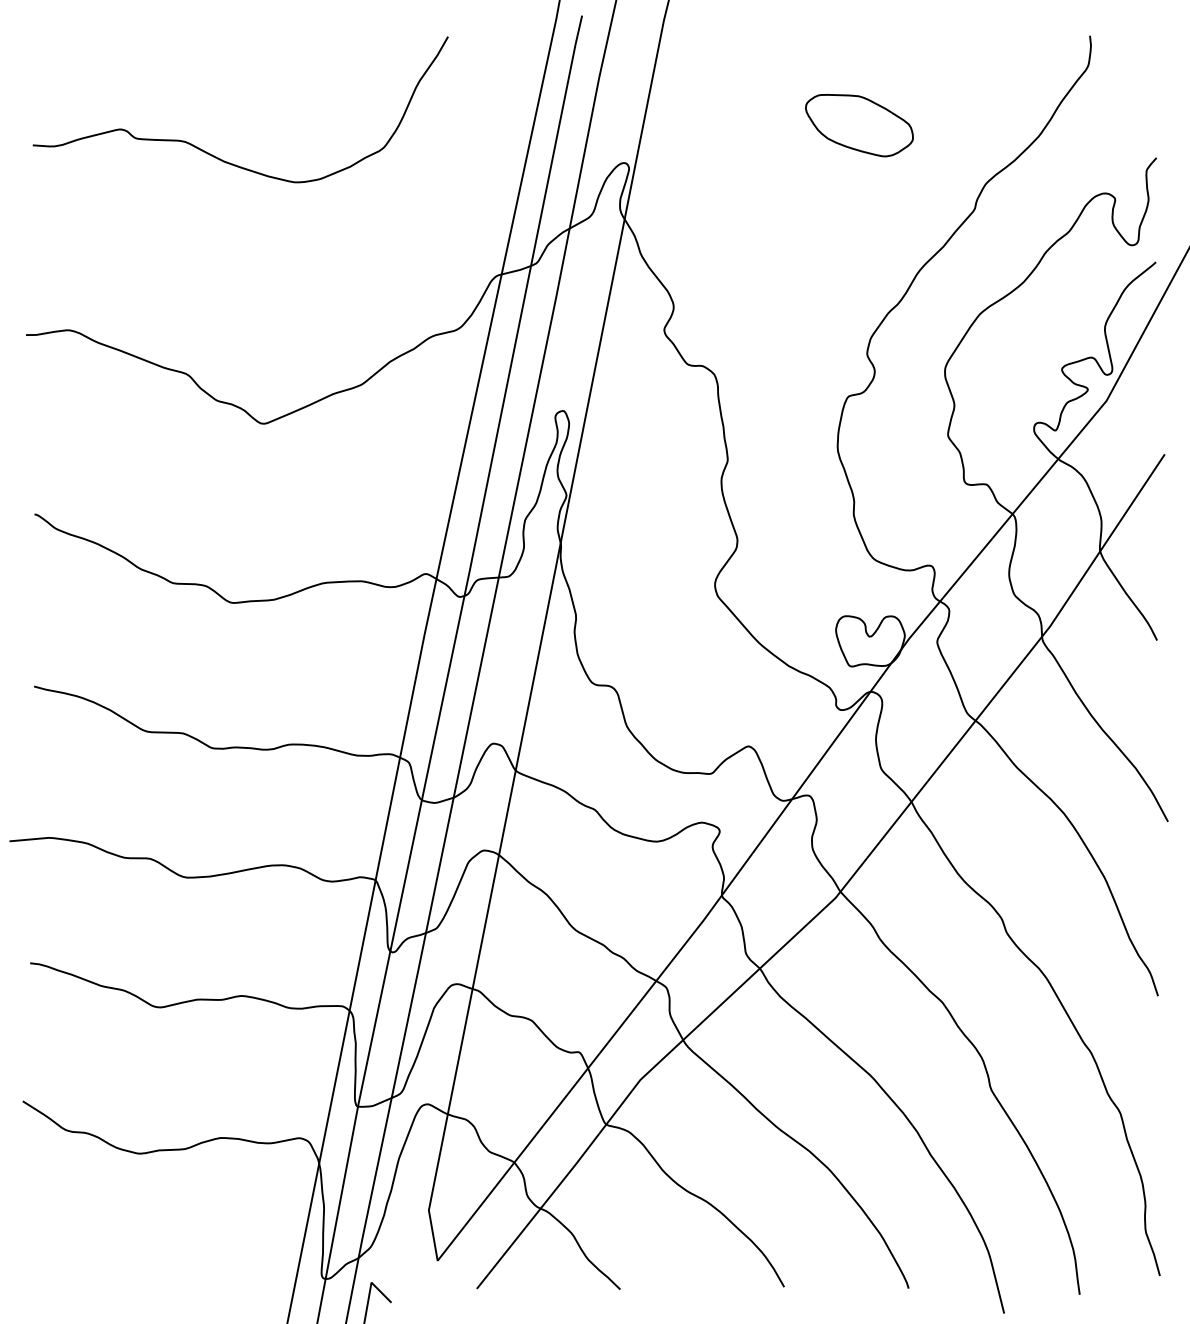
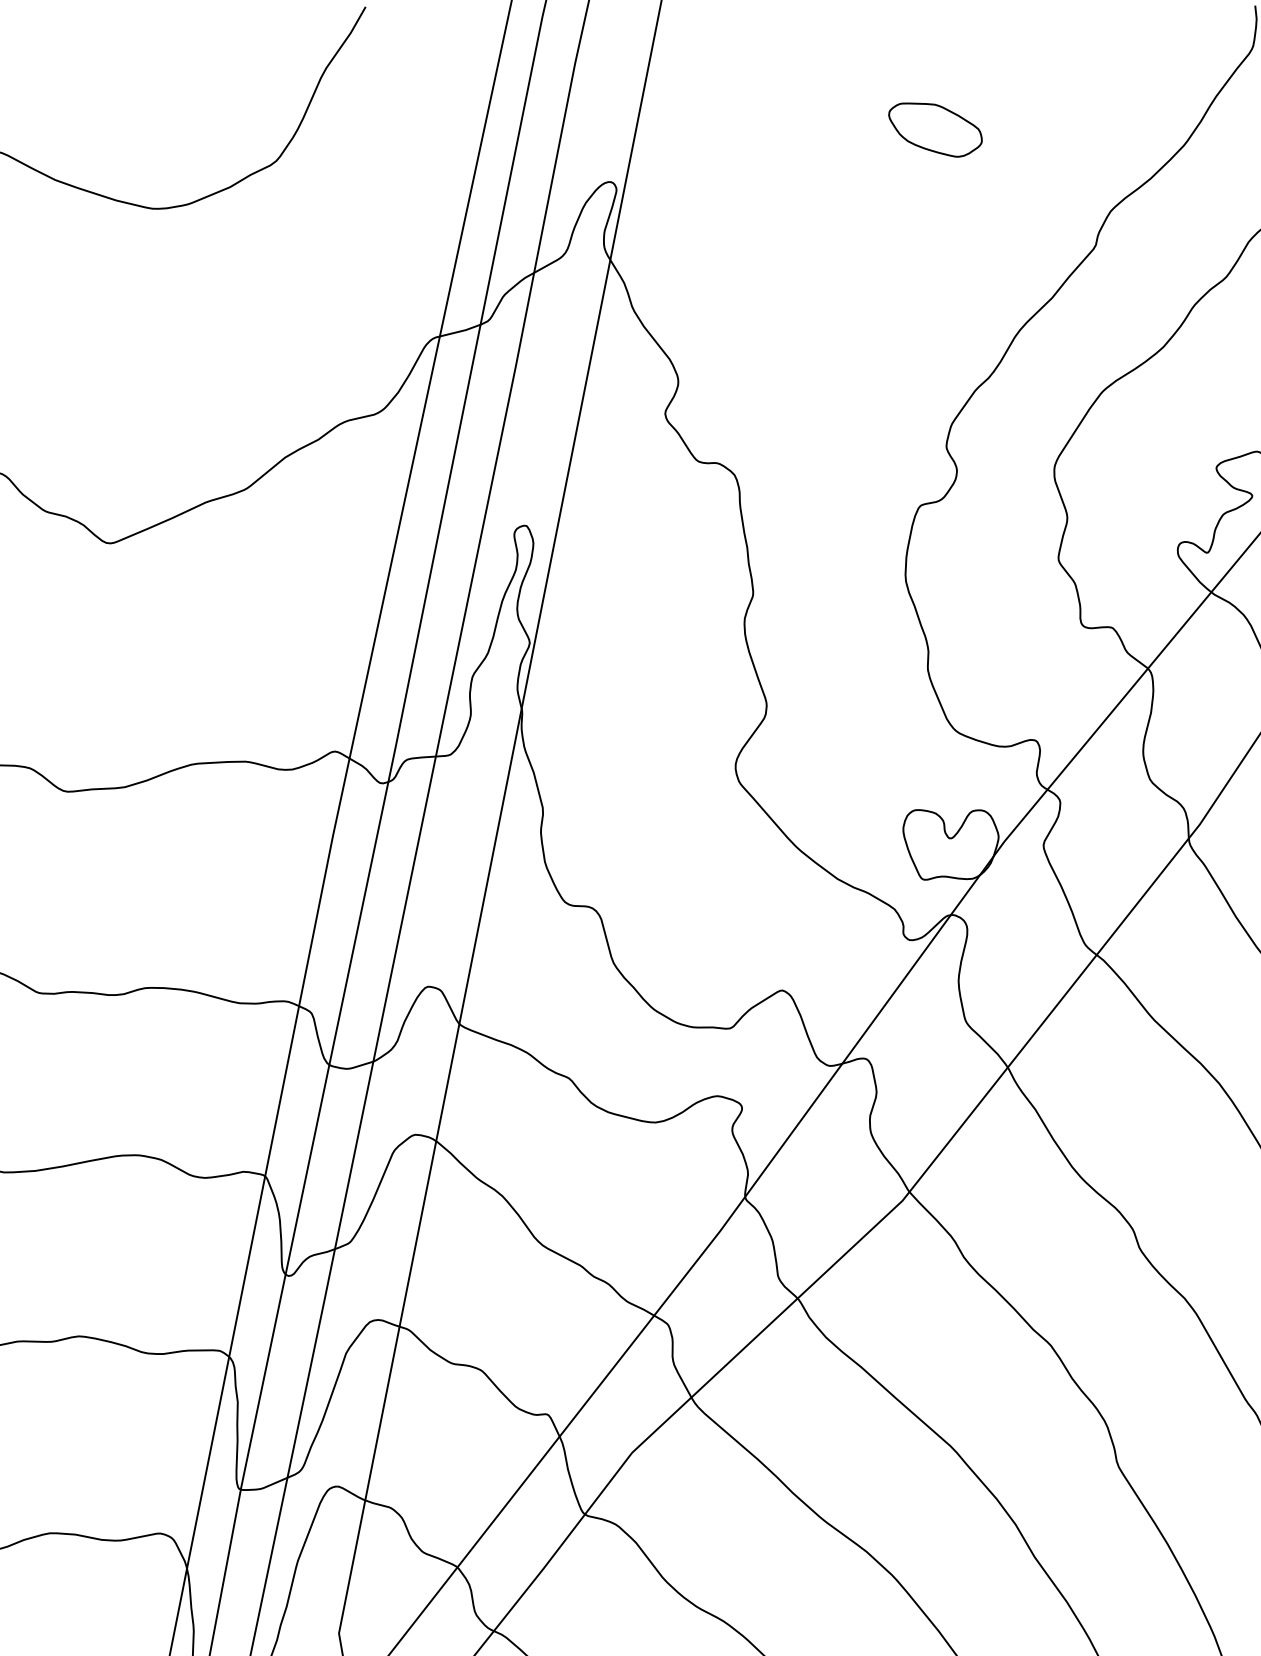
part: (858, 125) -> (934, 130), size x0.62

